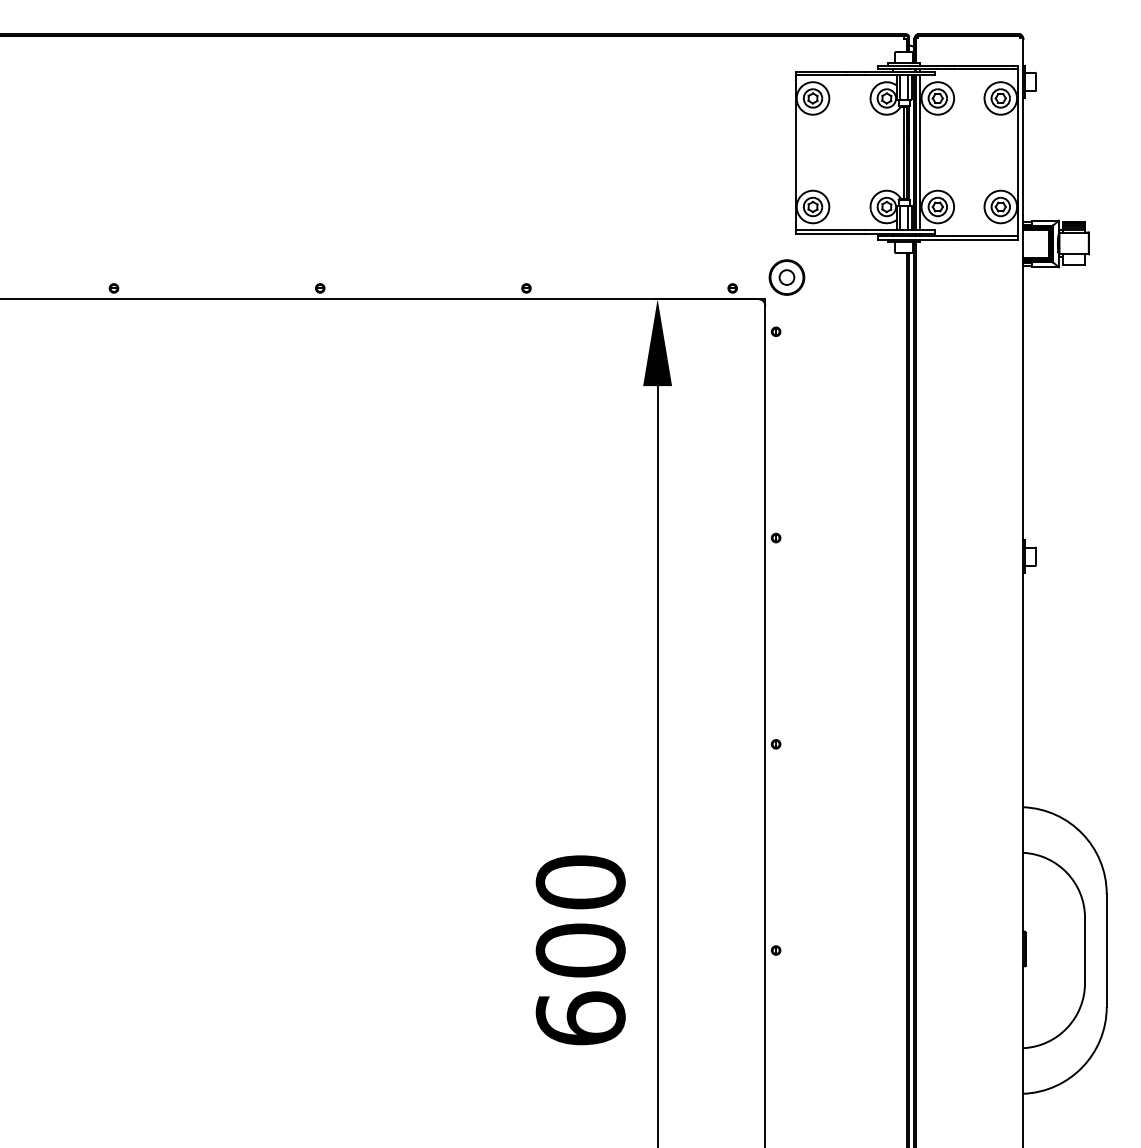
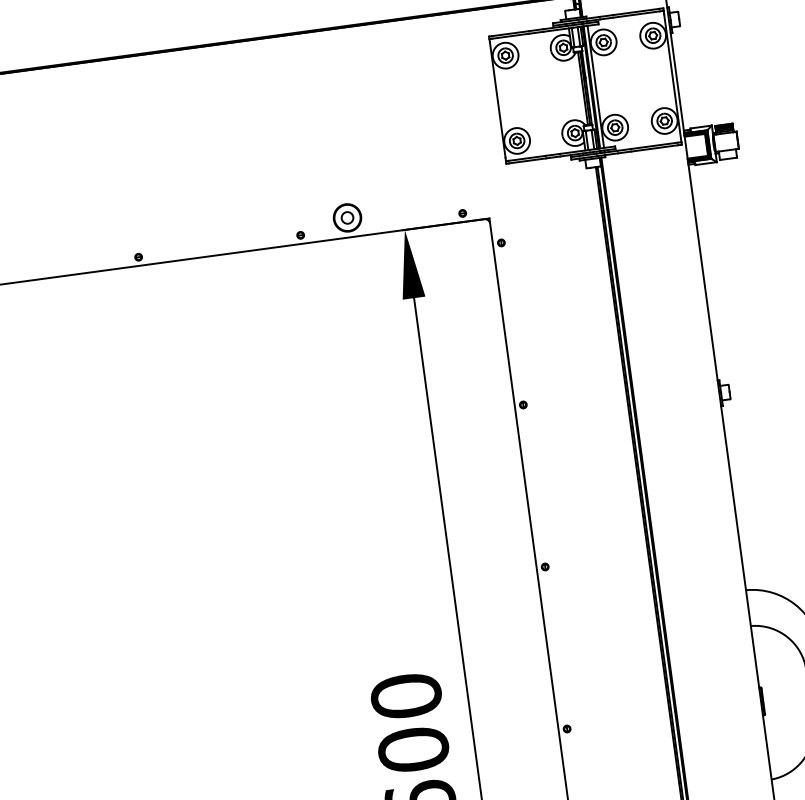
part: (786, 277) -> (347, 217), moved

